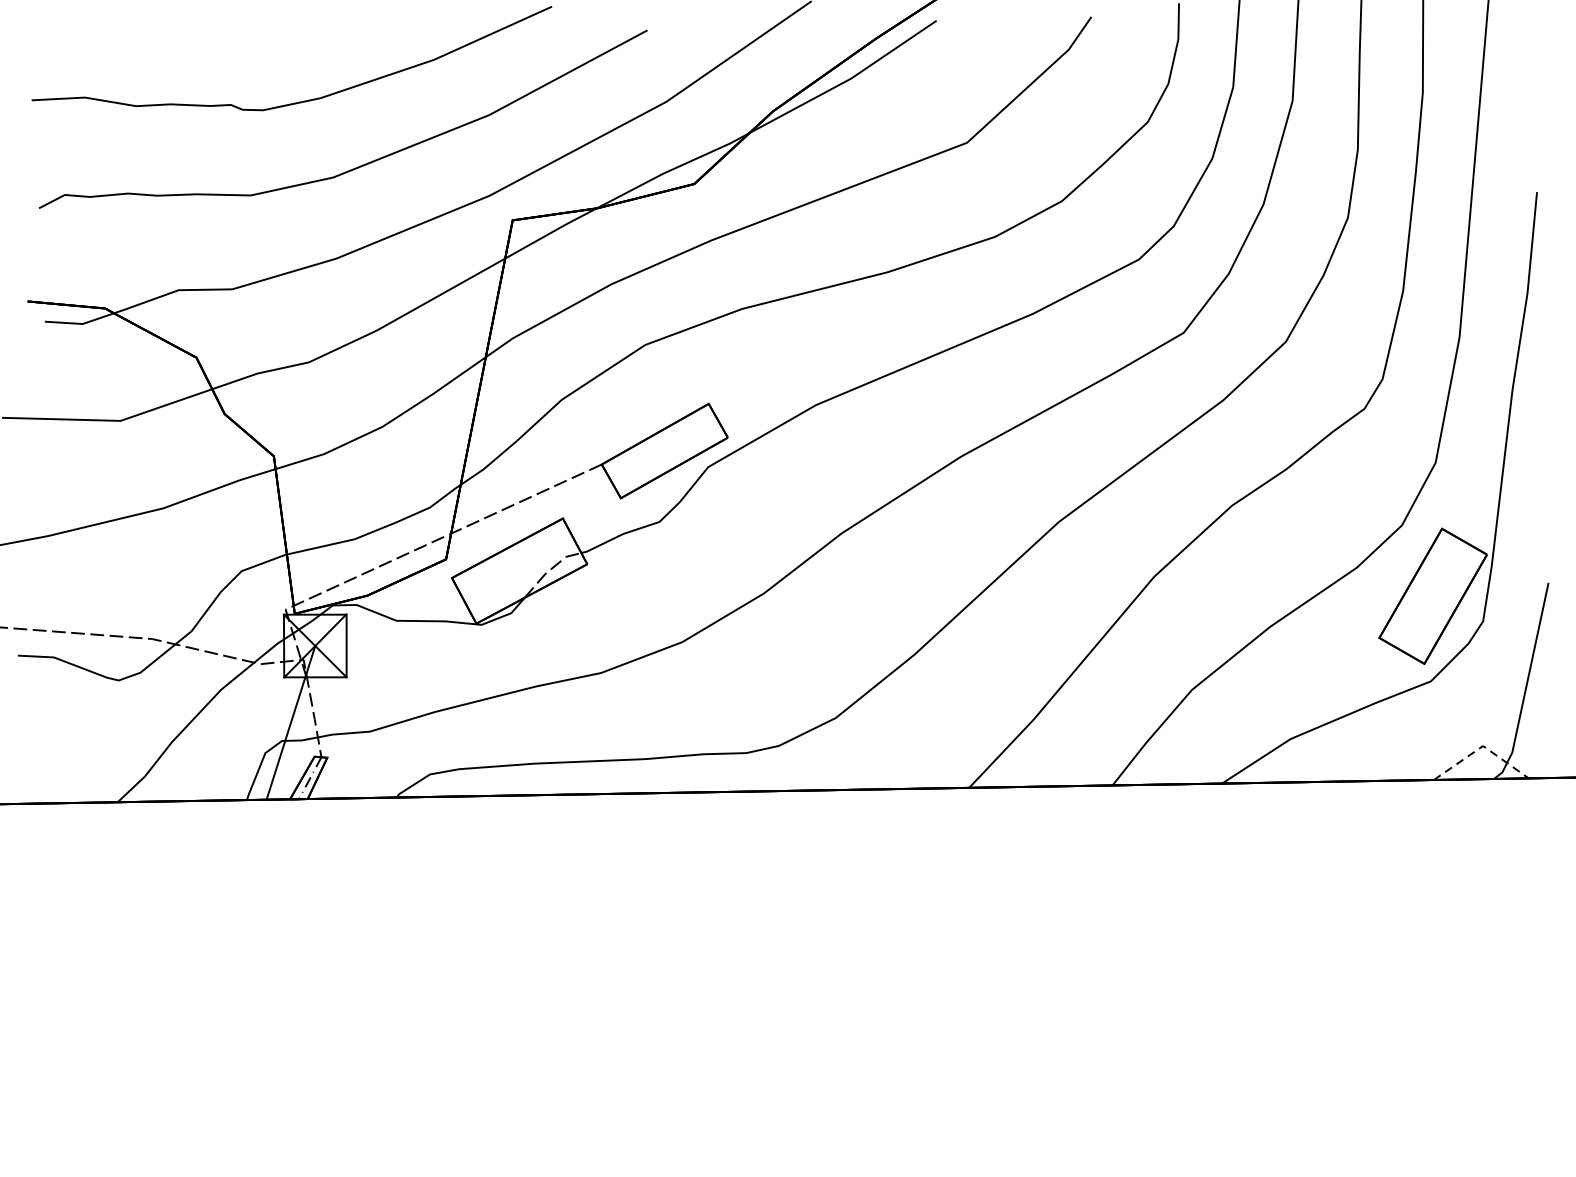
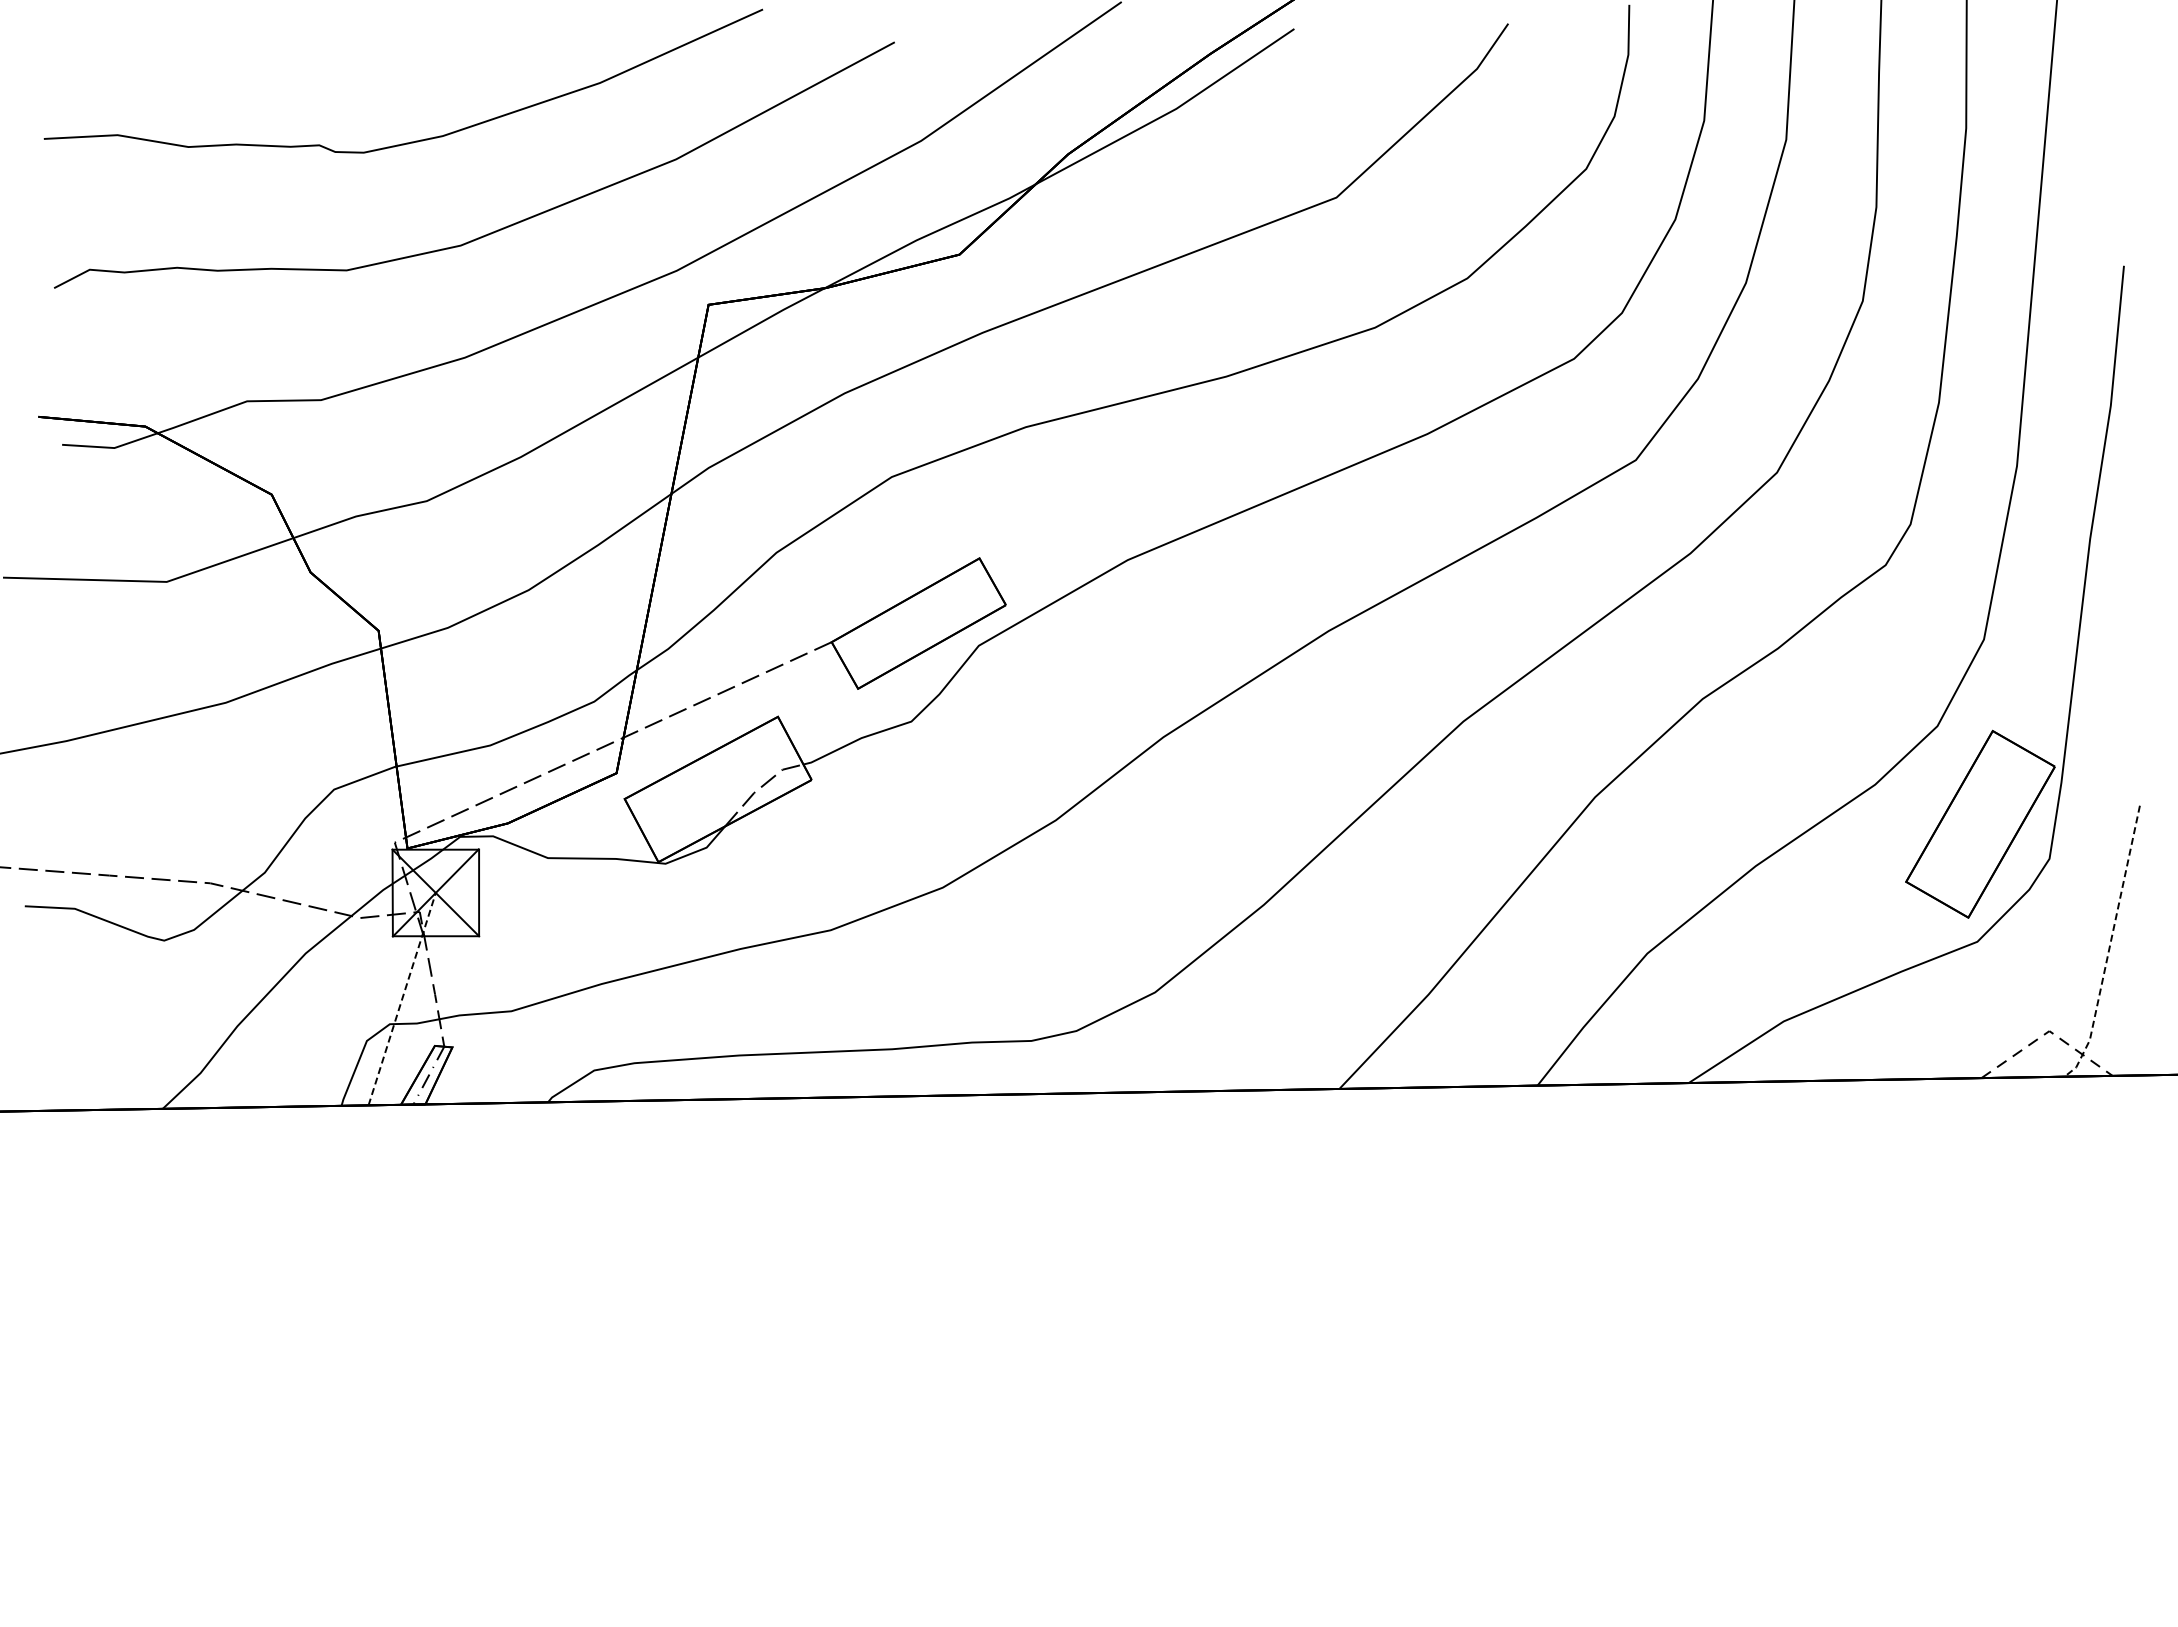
line: (1526, 684) -> (2109, 946), solid -> dashed
line: (291, 722) -> (402, 998), solid -> dashed

